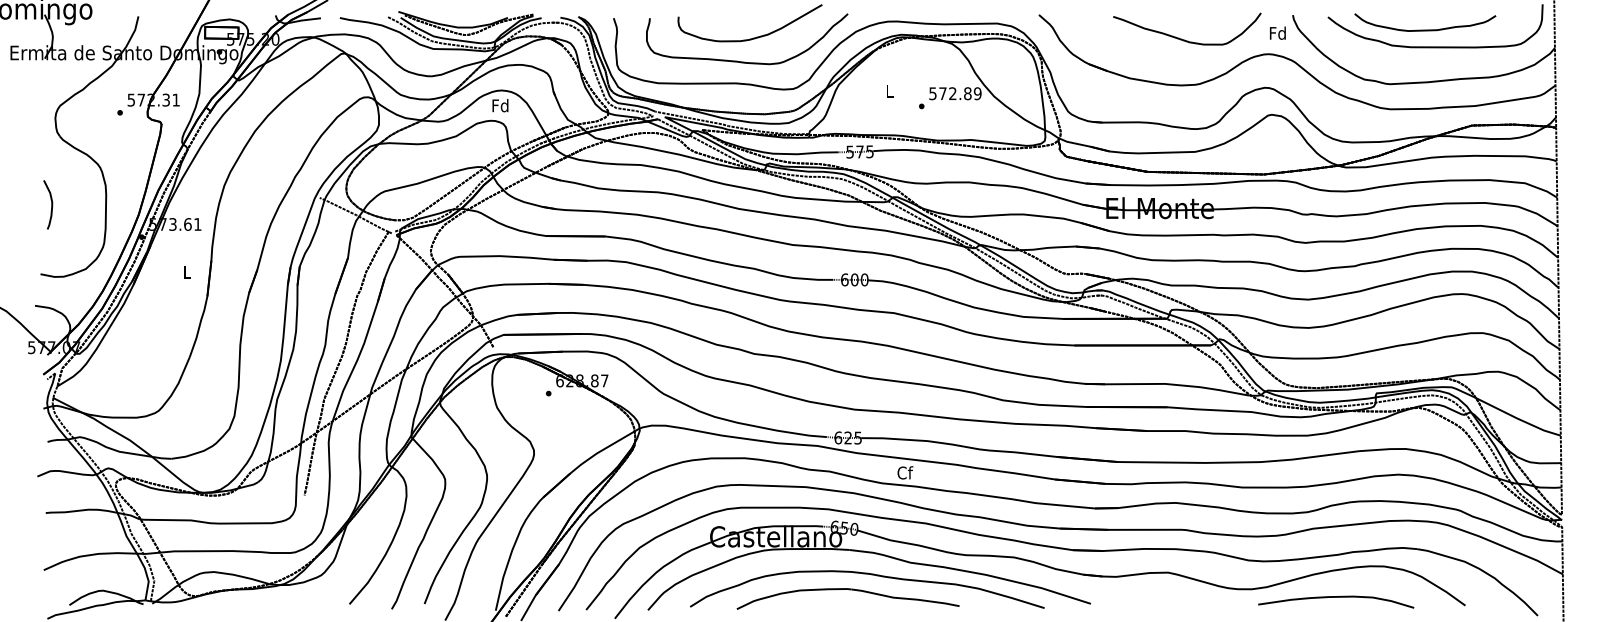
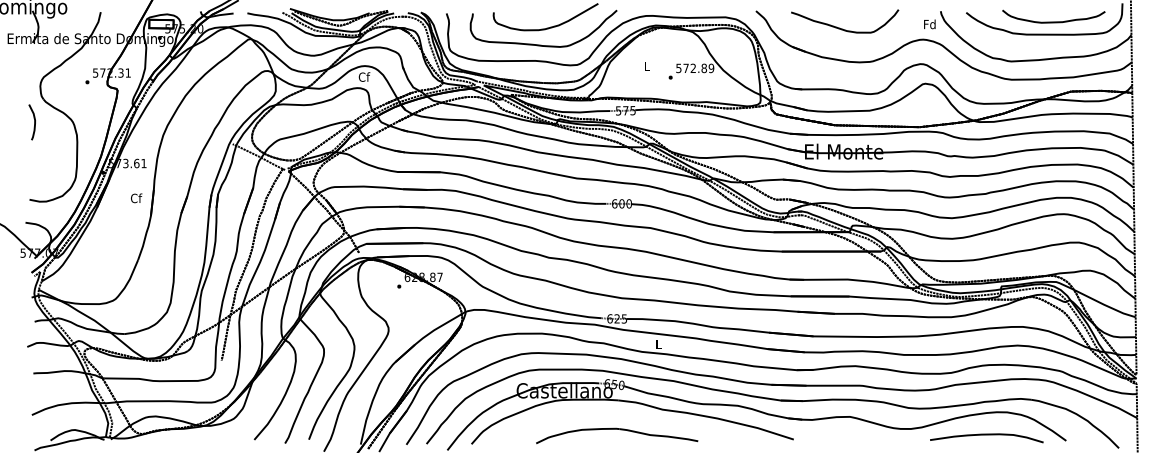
curve: (1425, 29) -> (1053, 21), moved
curve: (1184, 39) -> (842, 28), moved
text: (500, 105) -> (364, 76), Fd -> Cf
curve: (51, 204) -> (34, 122), moved
text: (187, 271) -> (136, 197), L -> Cf
text: (905, 472) -> (658, 344), Cf -> L
curve: (871, 575) -> (634, 418), removed
curve: (1336, 597) -> (987, 434), moved

